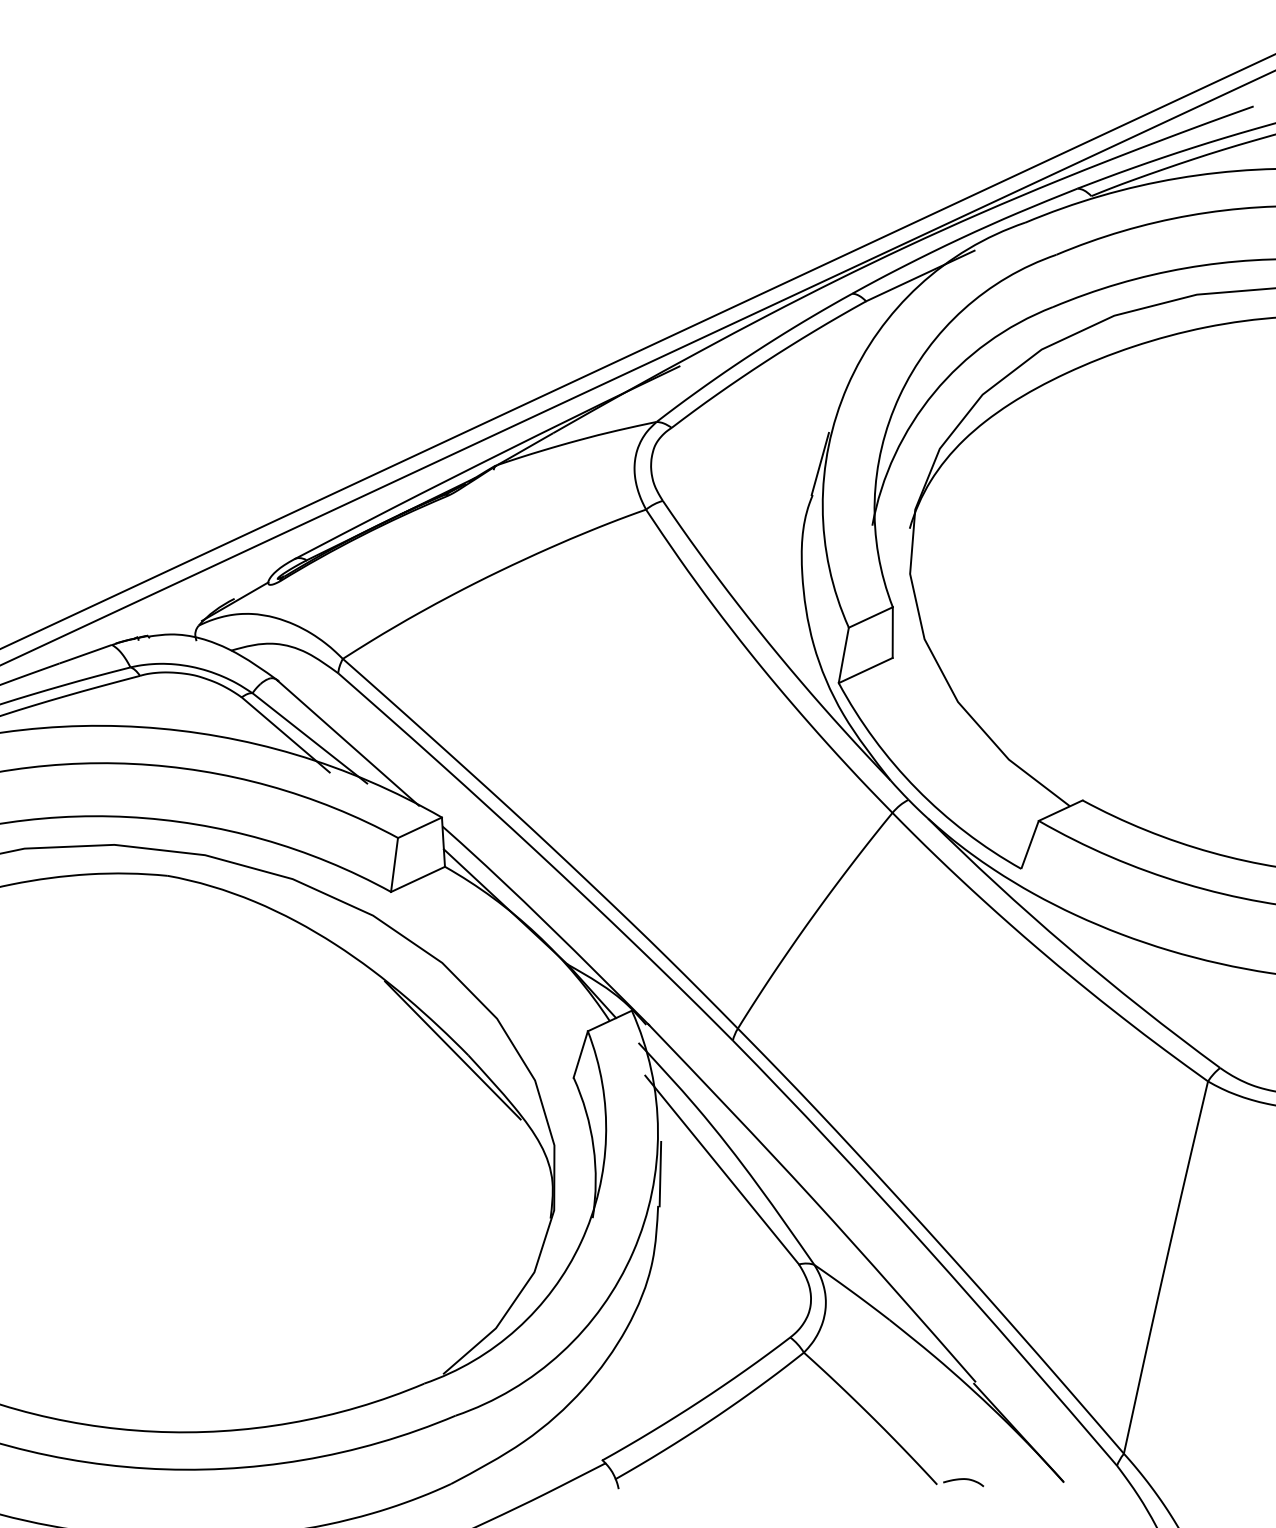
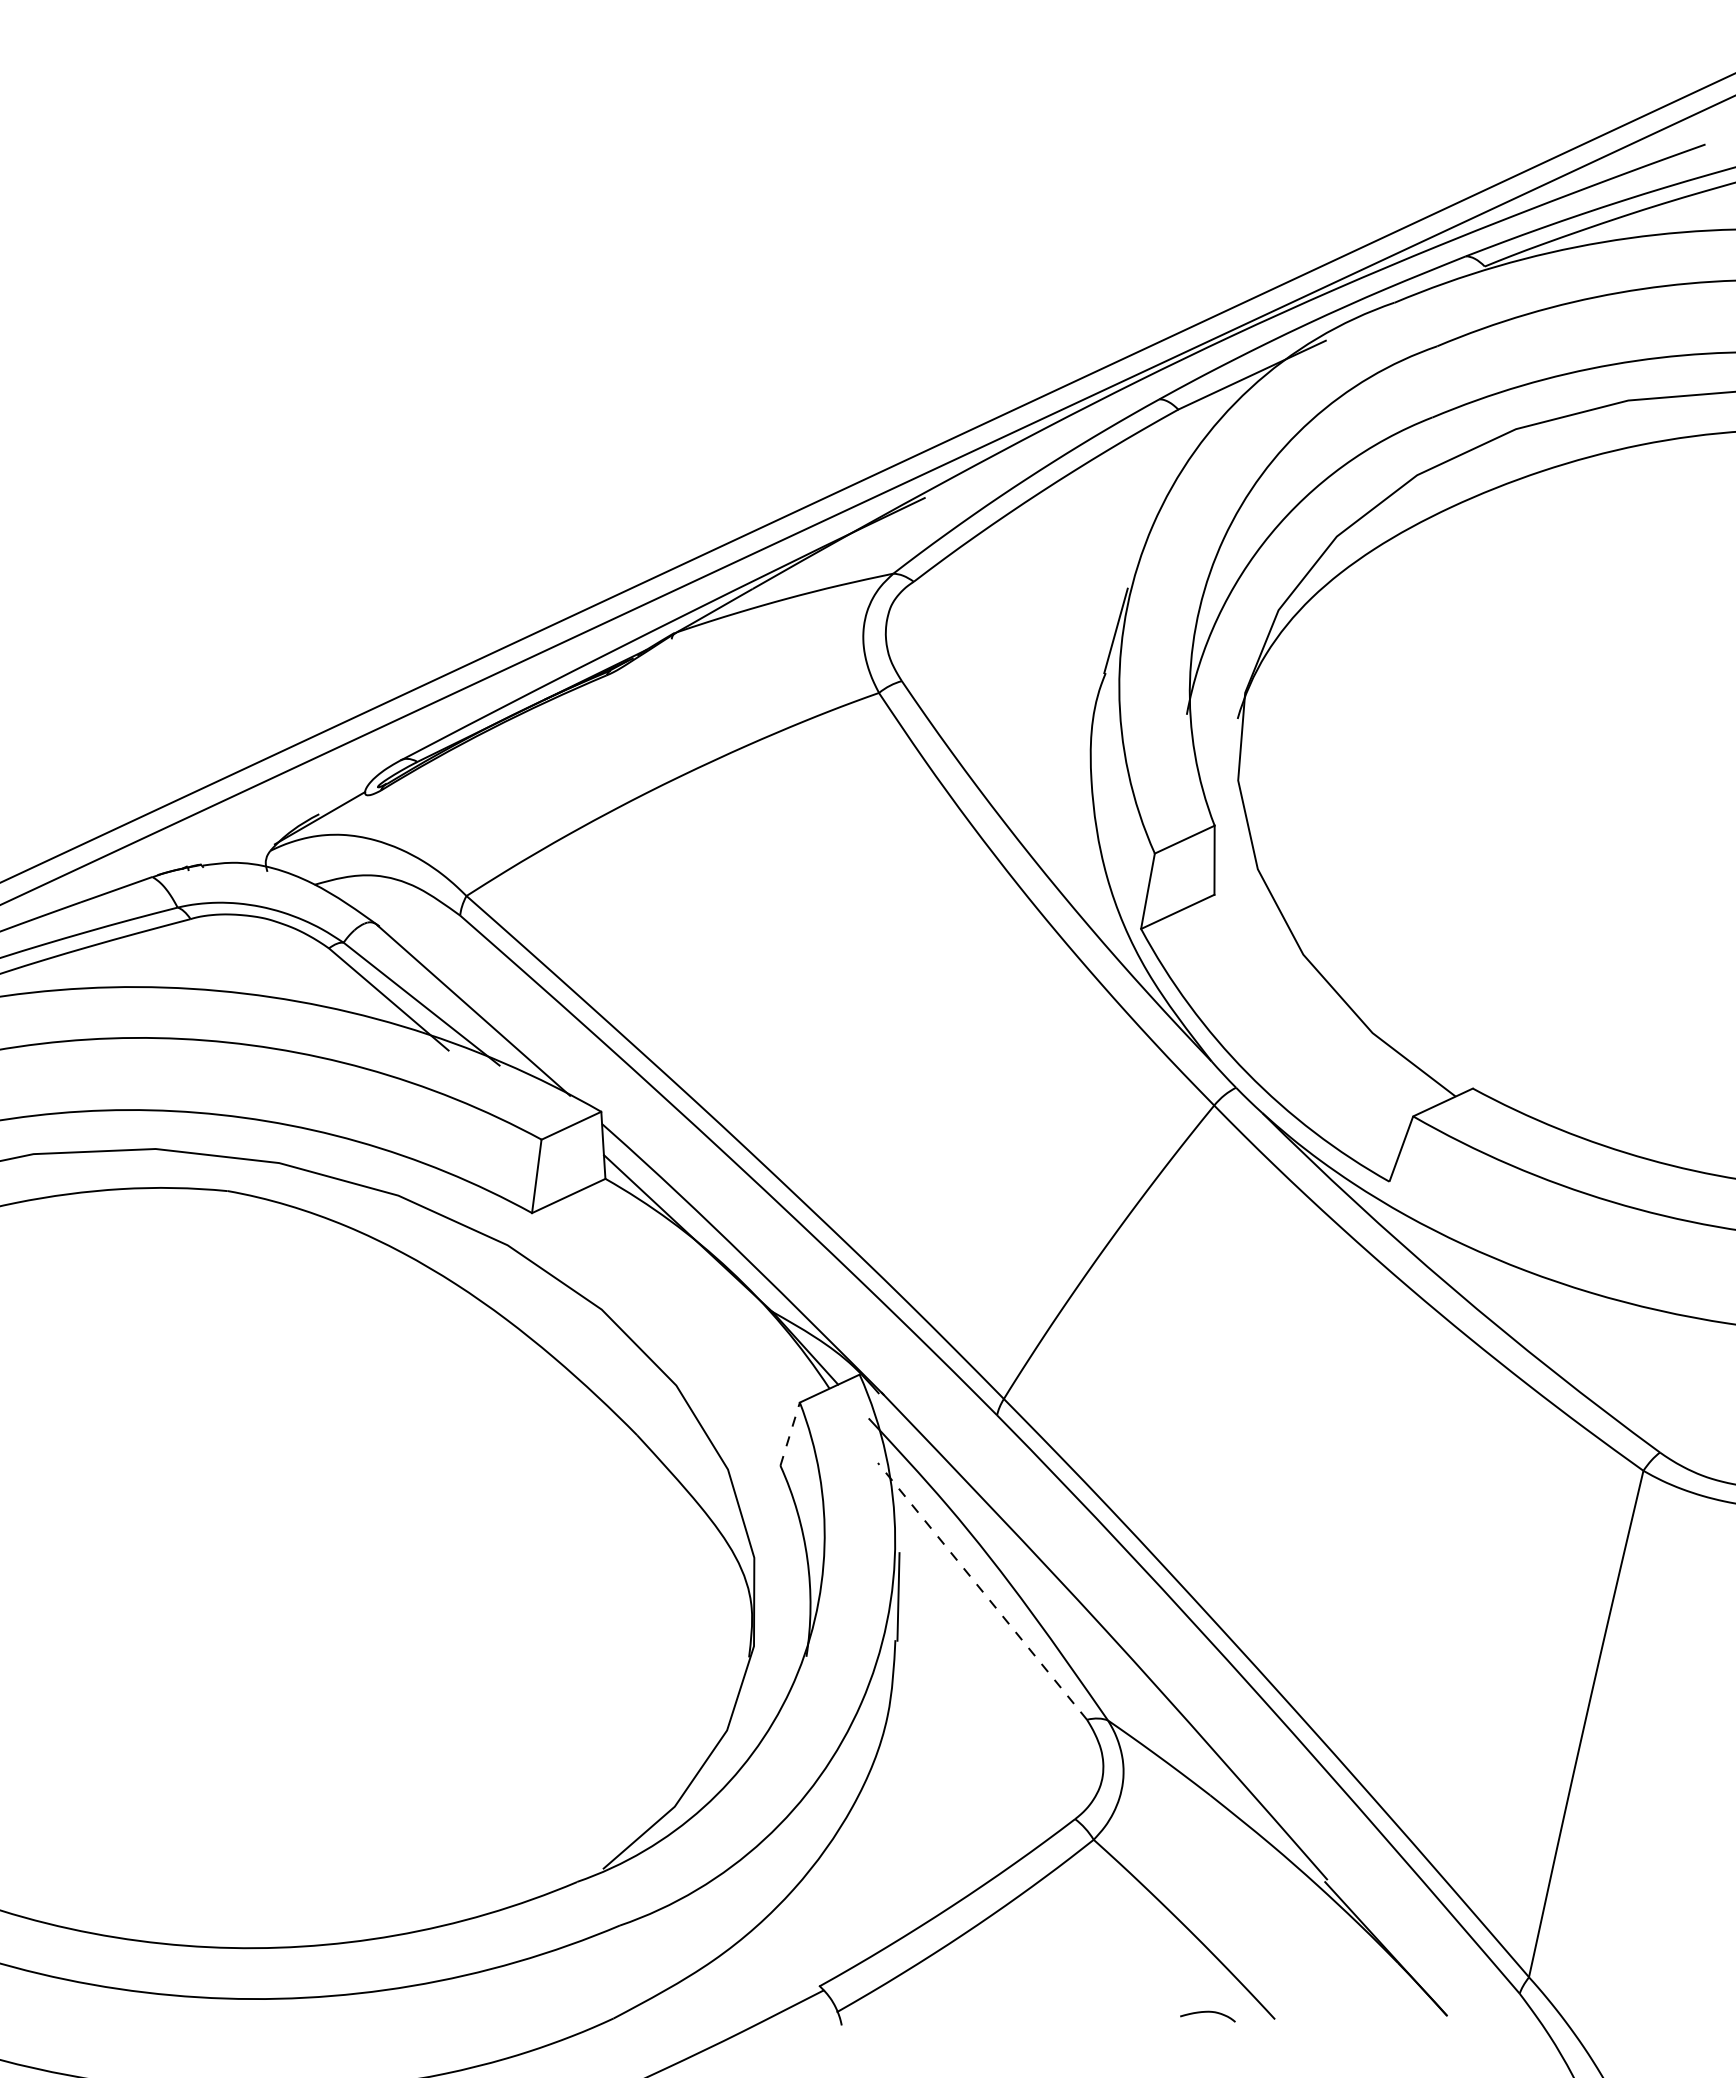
line: (452, 1050) -> (615, 1428), removed
line: (581, 1053) -> (790, 1433), solid -> dashed
line: (722, 1170) -> (982, 1591), solid -> dashed
curve: (963, 1479) -> (1207, 2012), moved

